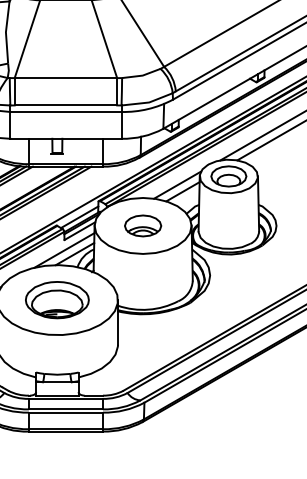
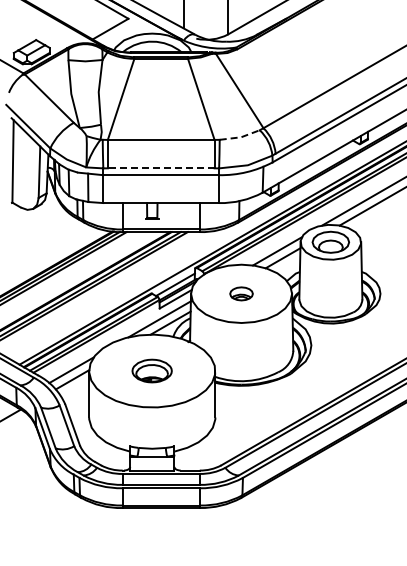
line: (143, 75) -> (241, 137), solid -> dashed
line: (65, 105) -> (160, 168), solid -> dashed
part: (143, 225) -> (241, 293), size x0.6
part: (56, 299) -> (151, 370), size x0.6

